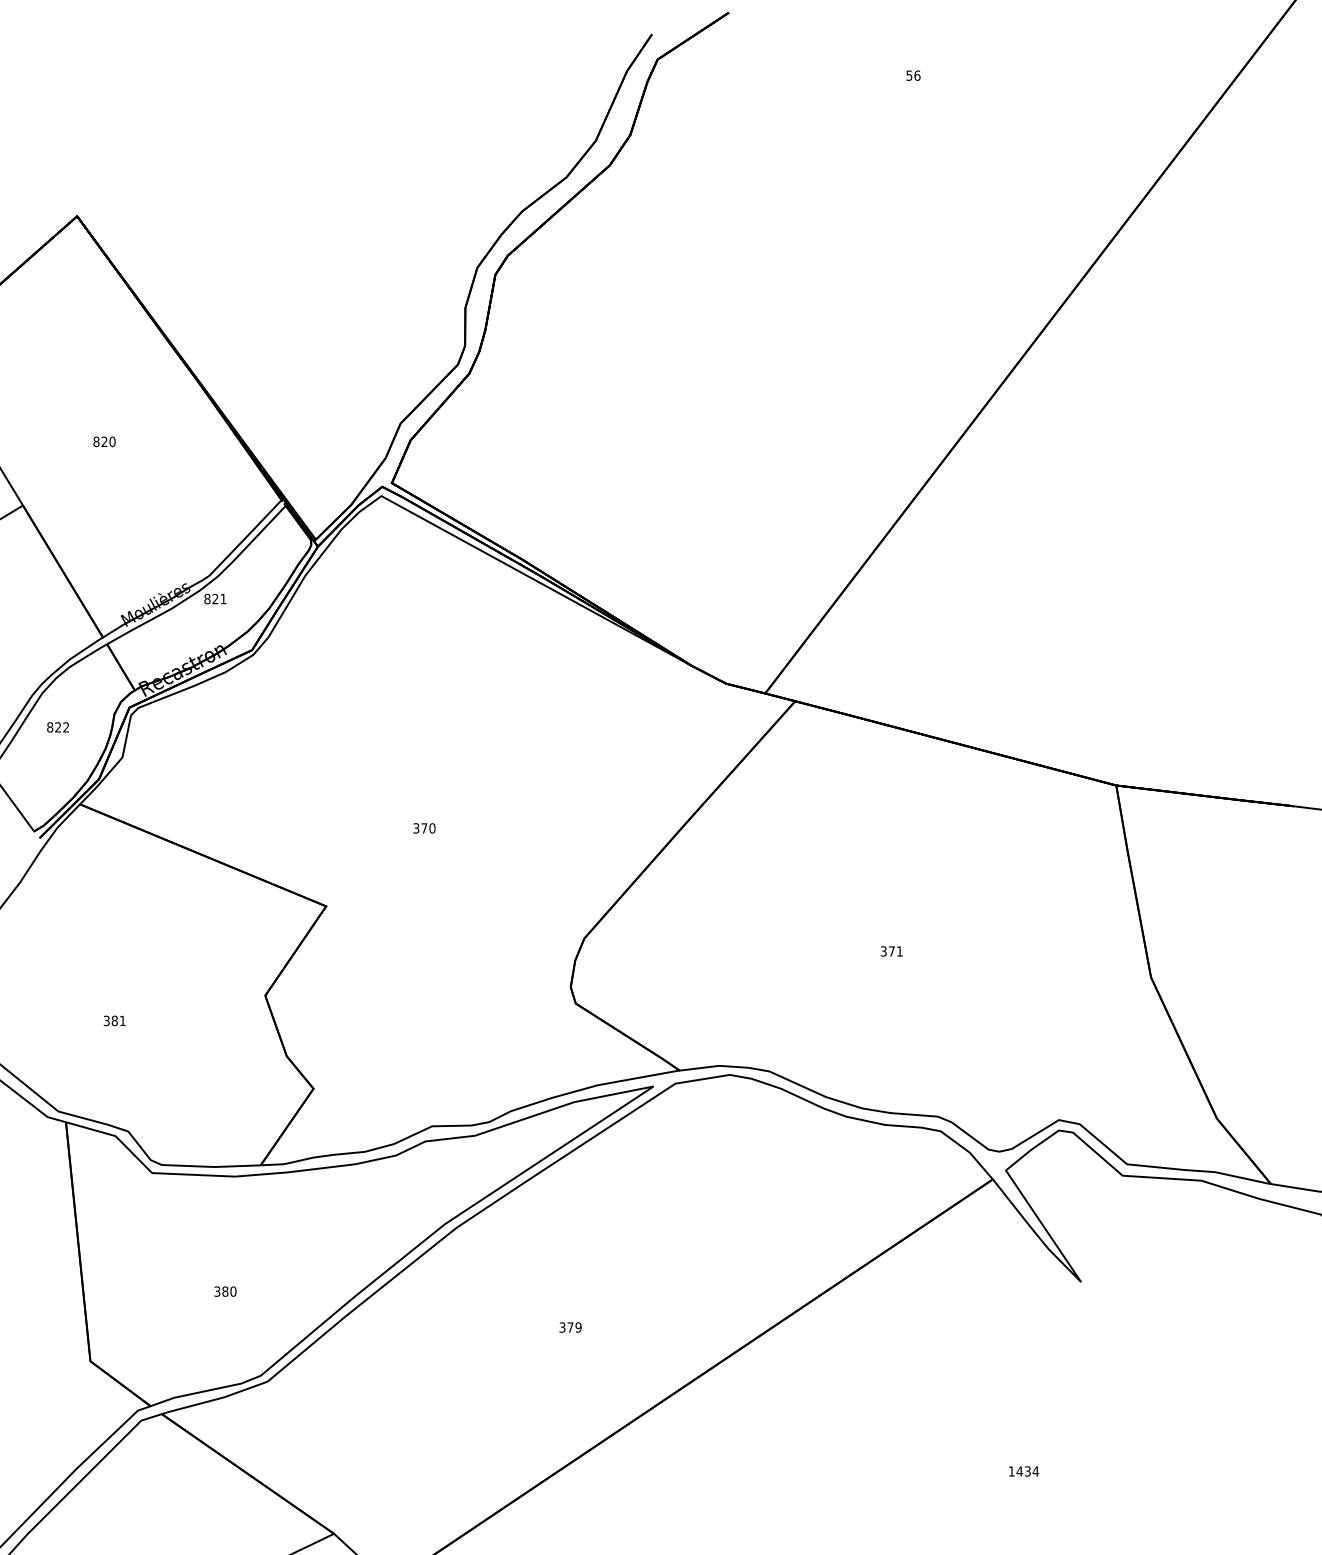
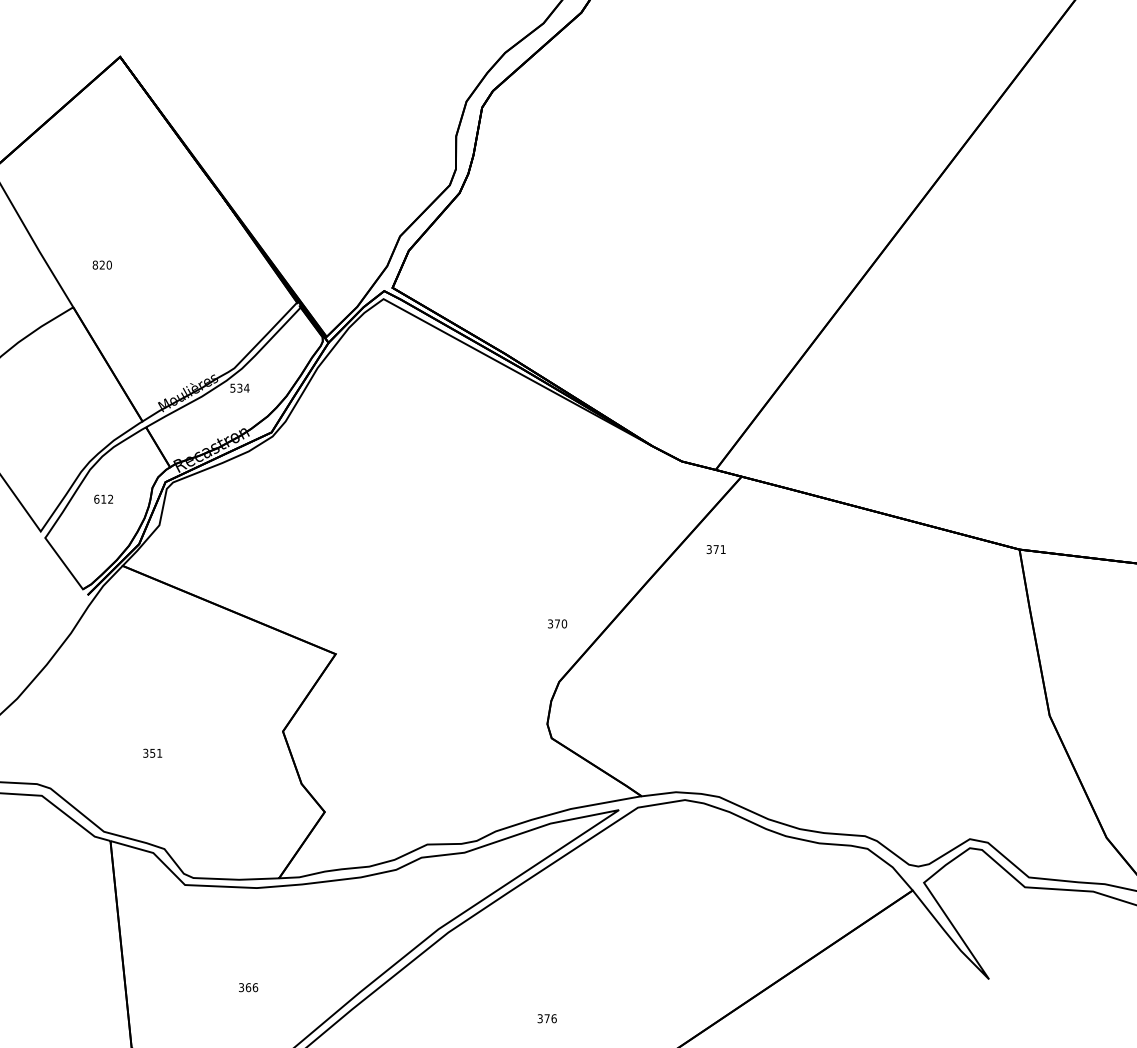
text: (104, 441) -> (102, 264), moved
text: (215, 598) -> (239, 387), 821 -> 534
text: (53, 727) -> (99, 499), 822 -> 612
text: (424, 828) -> (557, 624), moved
text: (891, 951) -> (715, 549), moved
text: (114, 1020) -> (152, 752), 381 -> 351
text: (229, 1291) -> (252, 987), 380 -> 366
text: (578, 1327) -> (554, 1018), 379 -> 376

